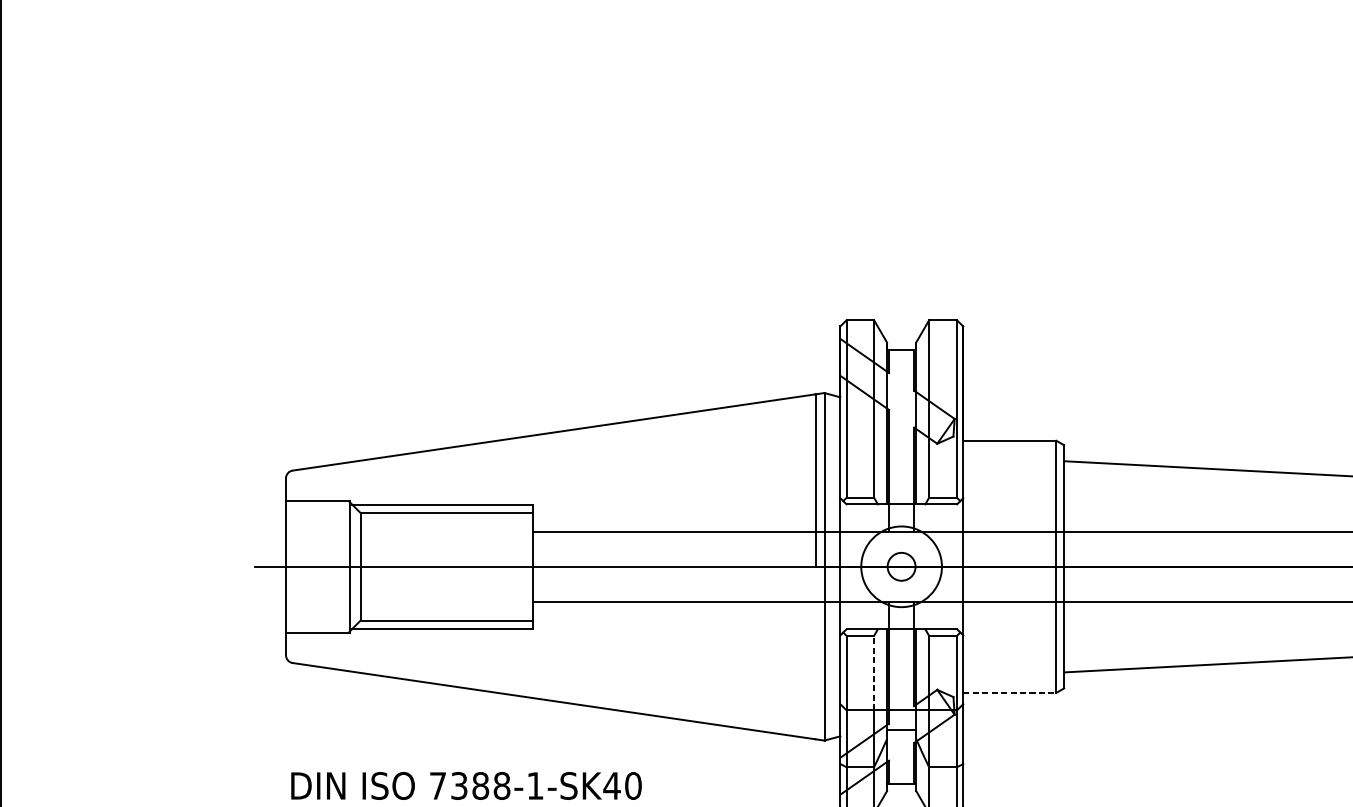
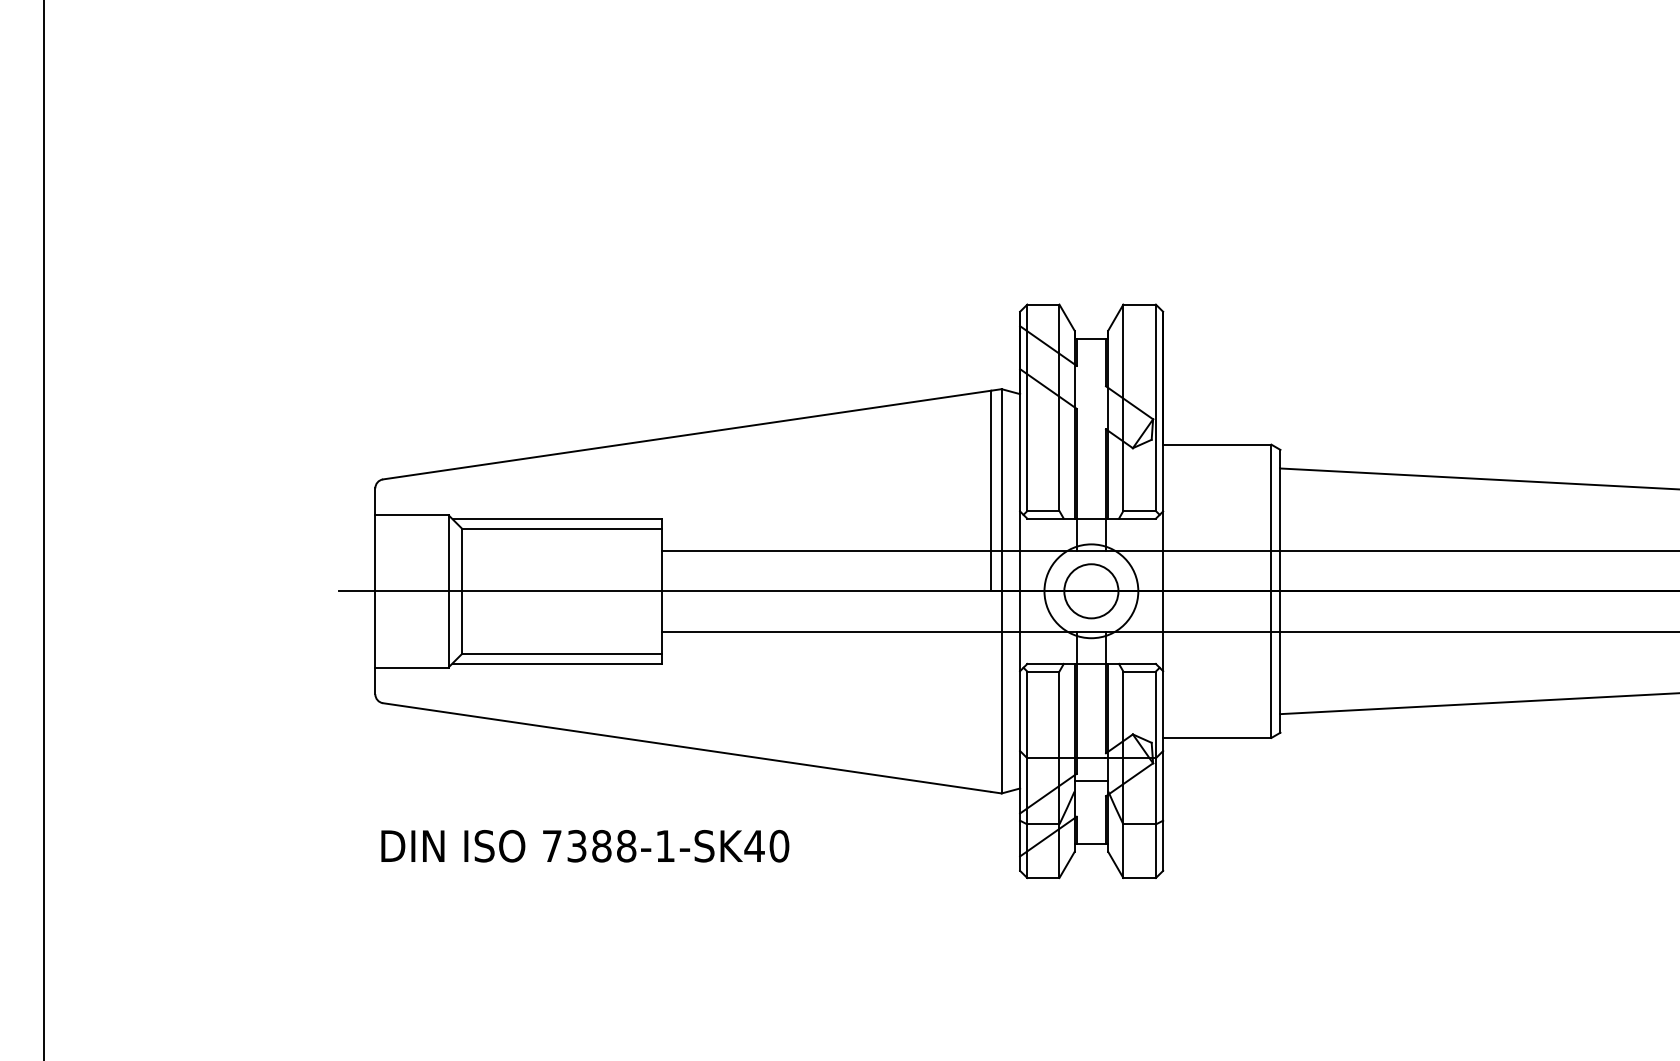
circle: (901, 566) -> (1091, 591), size x1.67
line: (874, 672) -> (1059, 714), dashed -> solid
line: (1010, 692) -> (1217, 737), dashed -> solid

